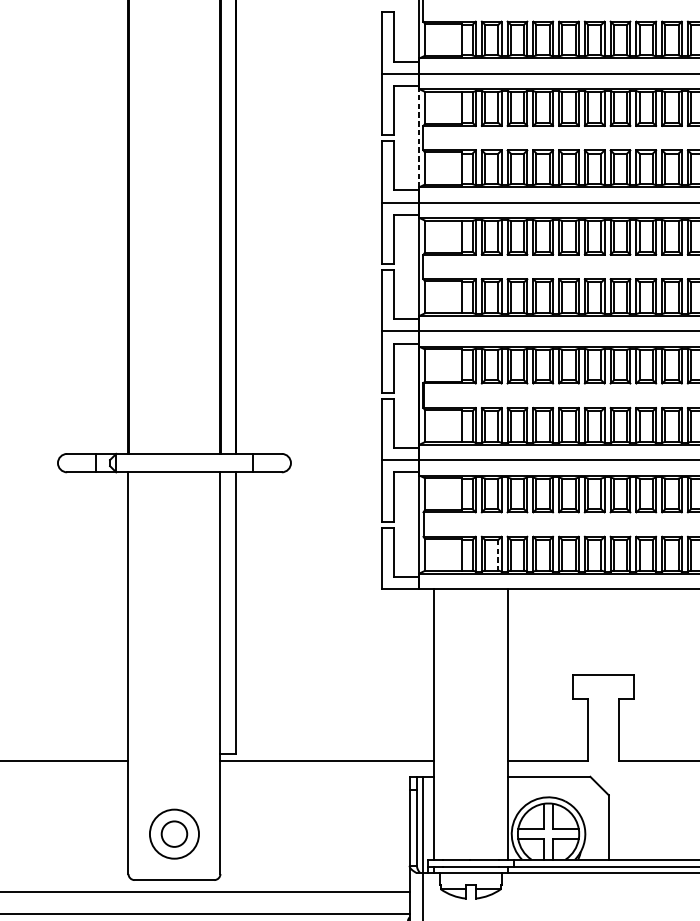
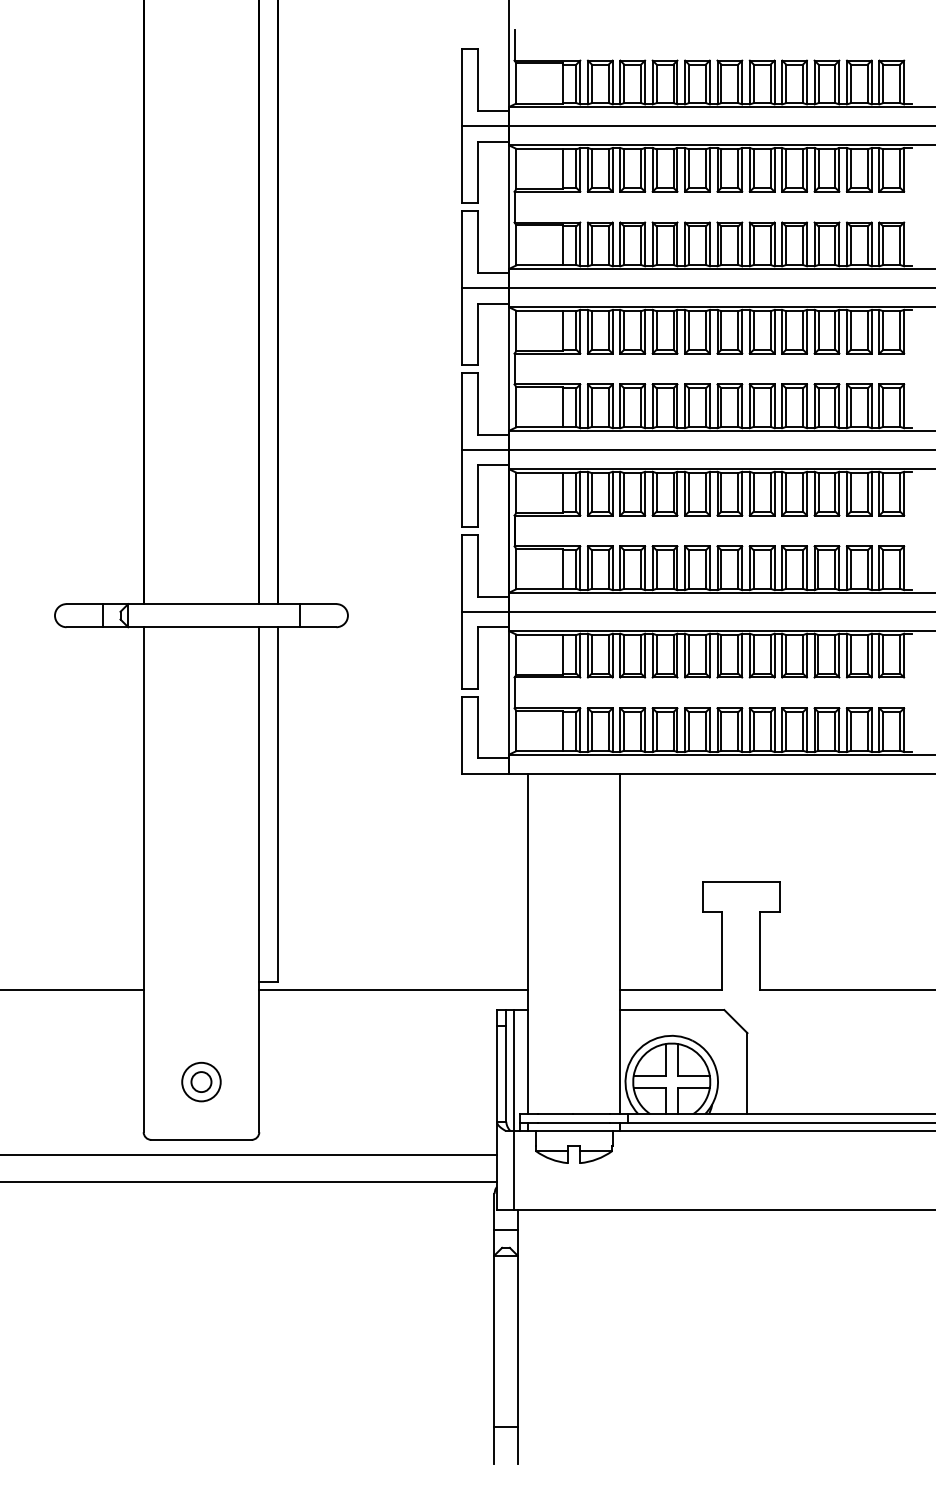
line: (418, 138) -> (508, 207), dashed -> solid
line: (498, 555) -> (608, 731), dashed -> solid
part: (174, 833) -> (201, 1081), size x0.62

